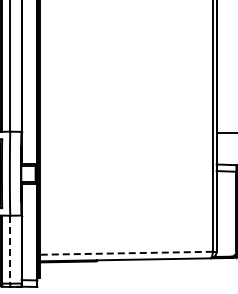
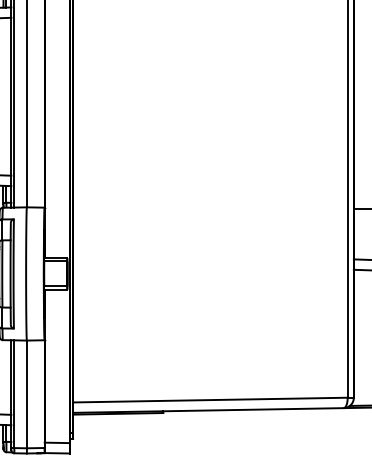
line: (10, 249) -> (27, 394), dashed -> solid
line: (126, 253) -> (210, 400), dashed -> solid

